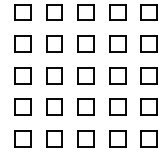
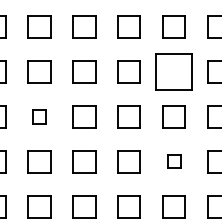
part: (117, 43) -> (173, 71), size x1.6
part: (22, 75) -> (38, 116), size x0.6
part: (117, 106) -> (173, 160), size x0.6

